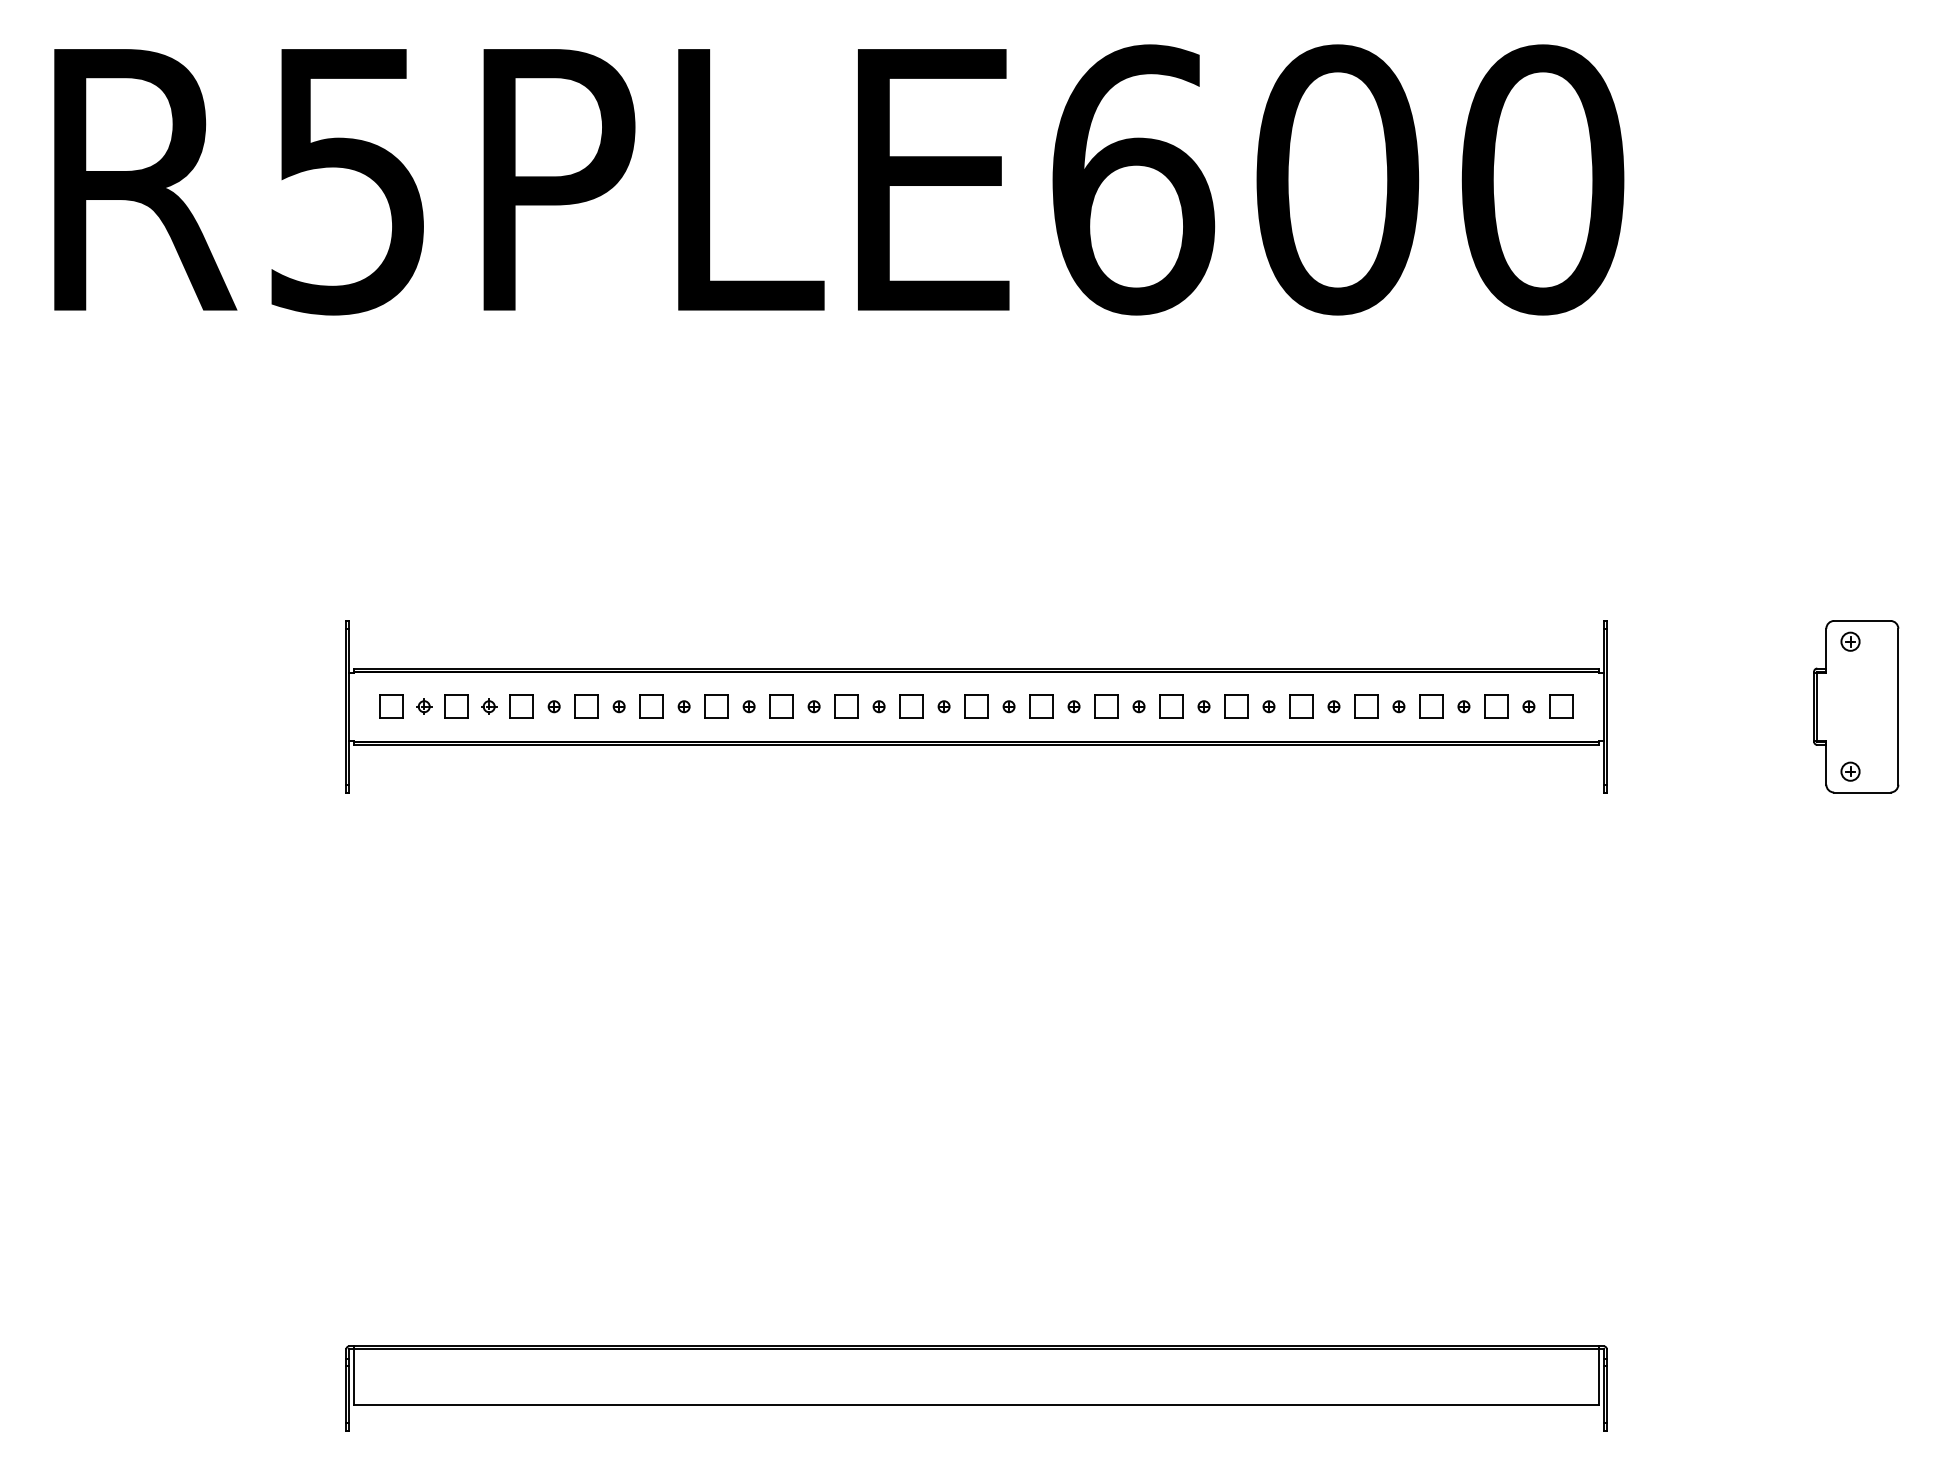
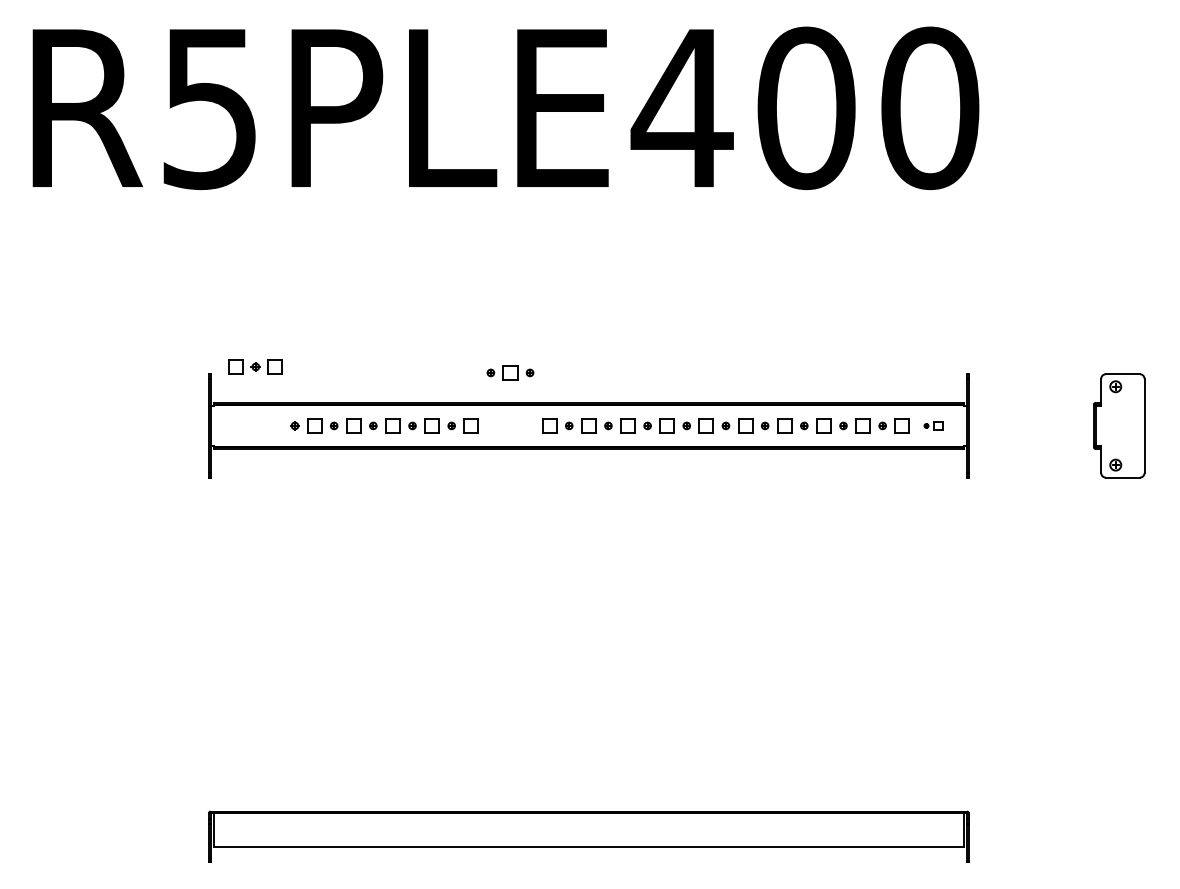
text: (1130, 180) -> (681, 108), R5PLE600 -> R5PLE400
part: (423, 705) -> (255, 366), moved
part: (846, 705) -> (510, 372), moved
part: (1548, 705) -> (933, 425), size x0.6

